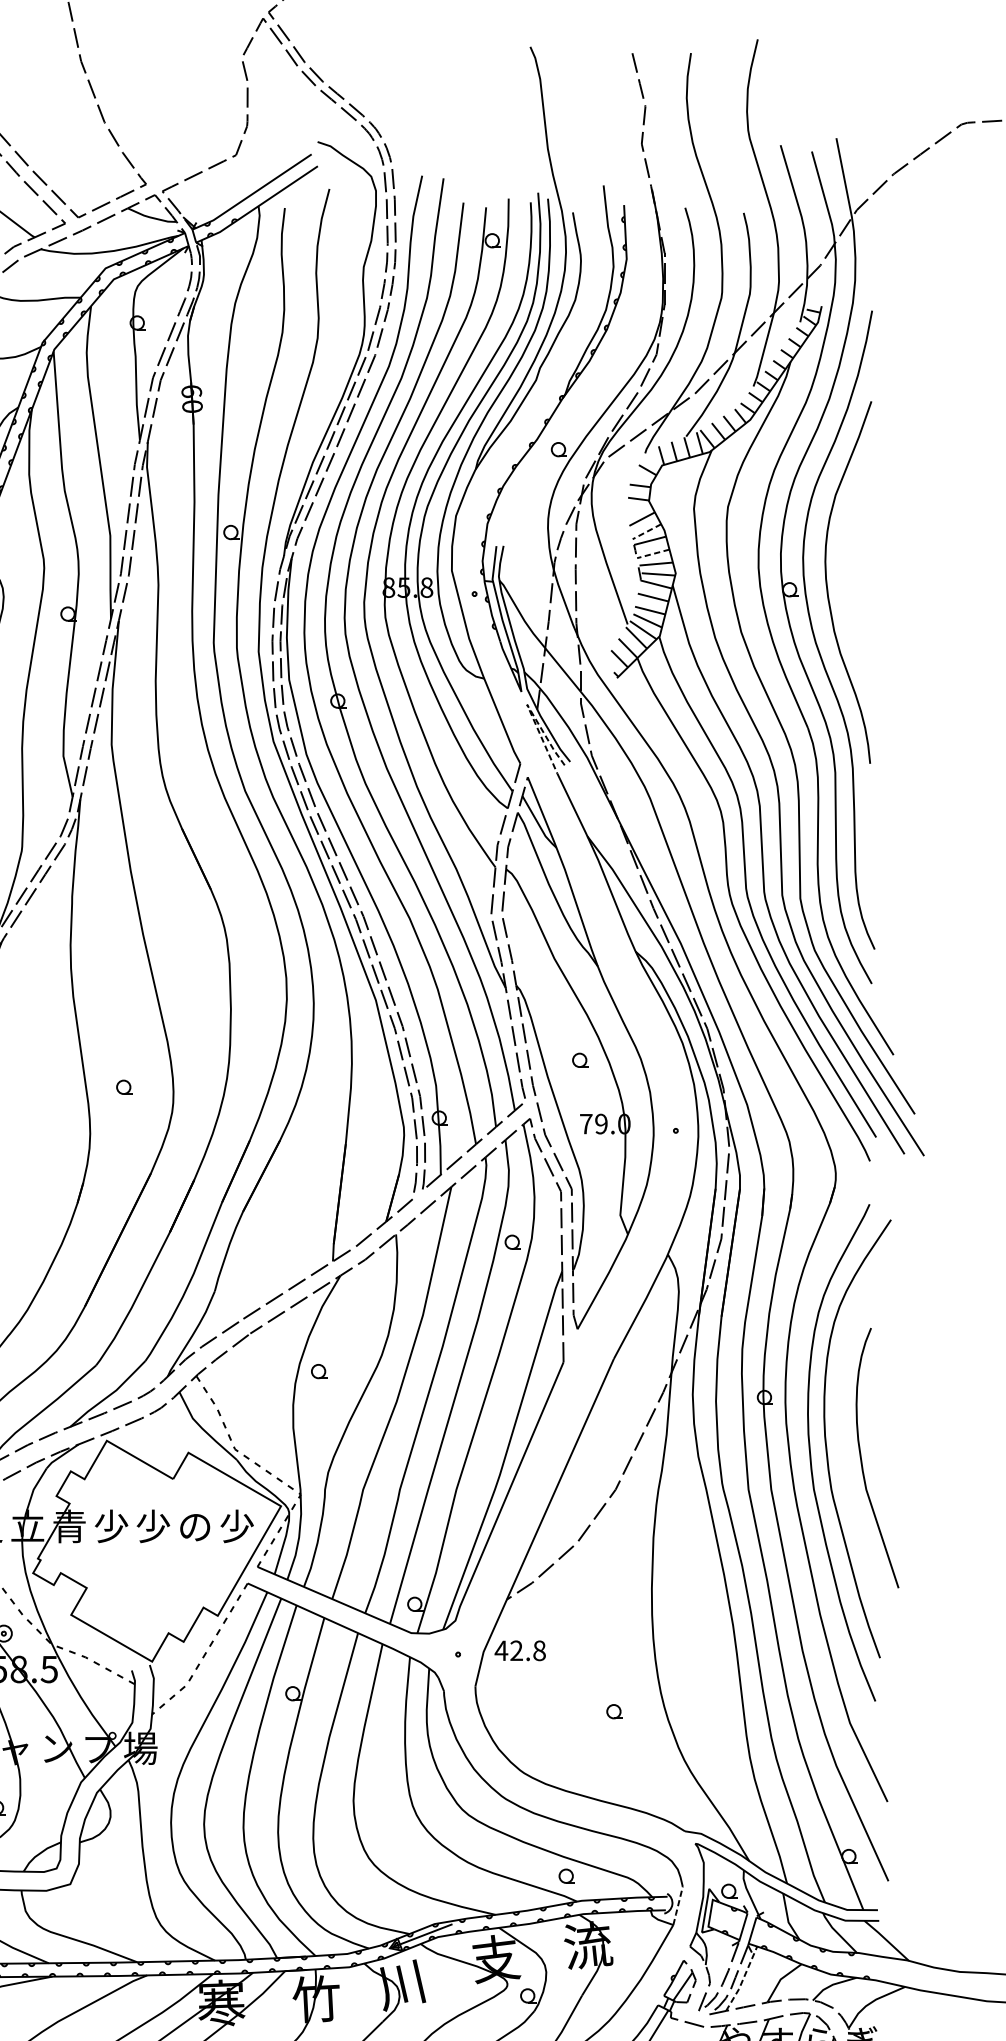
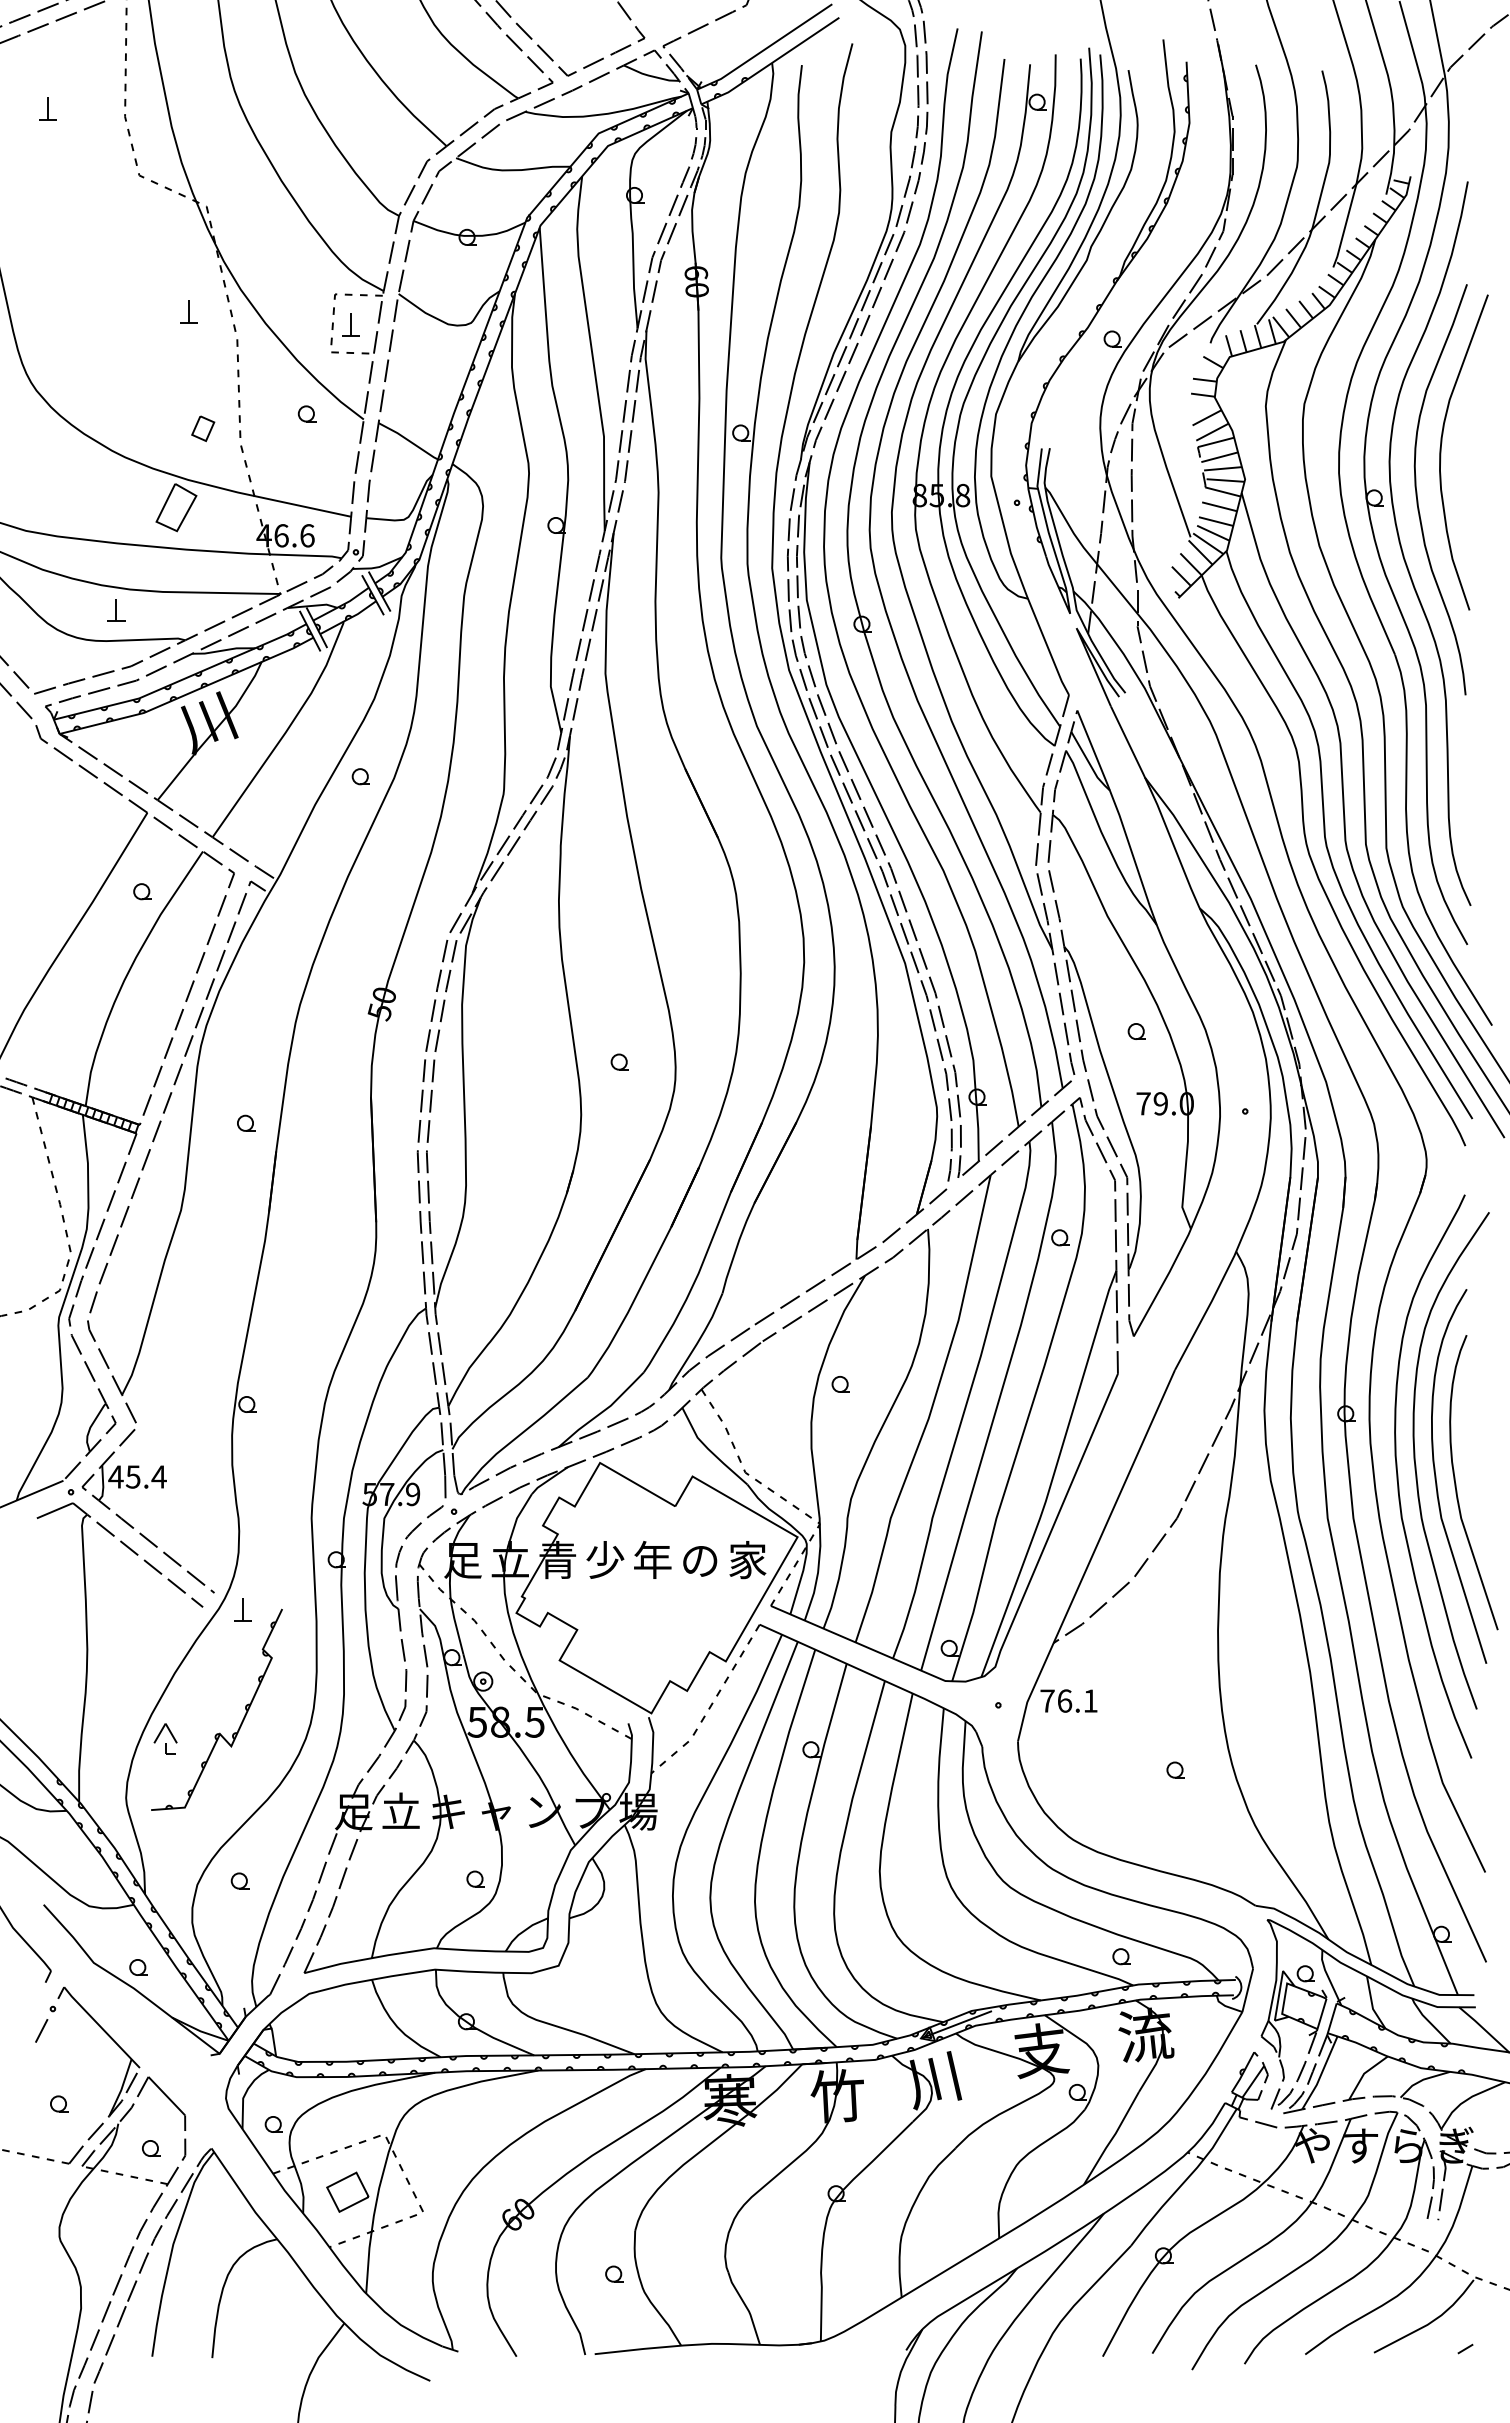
line: (646, 532) -> (1212, 432), dashed -> solid
curve: (848, 549) -> (1441, 452), added
line: (653, 554) -> (1219, 457), dashed -> solid
line: (527, 705) -> (1076, 629), dashed -> solid
curve: (844, 1452) -> (1436, 1476), added
text: (153, 1525) -> (652, 1559), 少 -> 年
text: (236, 1527) -> (747, 1561), 少 -> 家
text: (519, 1650) -> (1068, 1700), 42.8 -> 76.1
line: (677, 1906) -> (1247, 1990), dashed -> solid
line: (743, 1979) -> (1321, 2073), dashed -> solid

